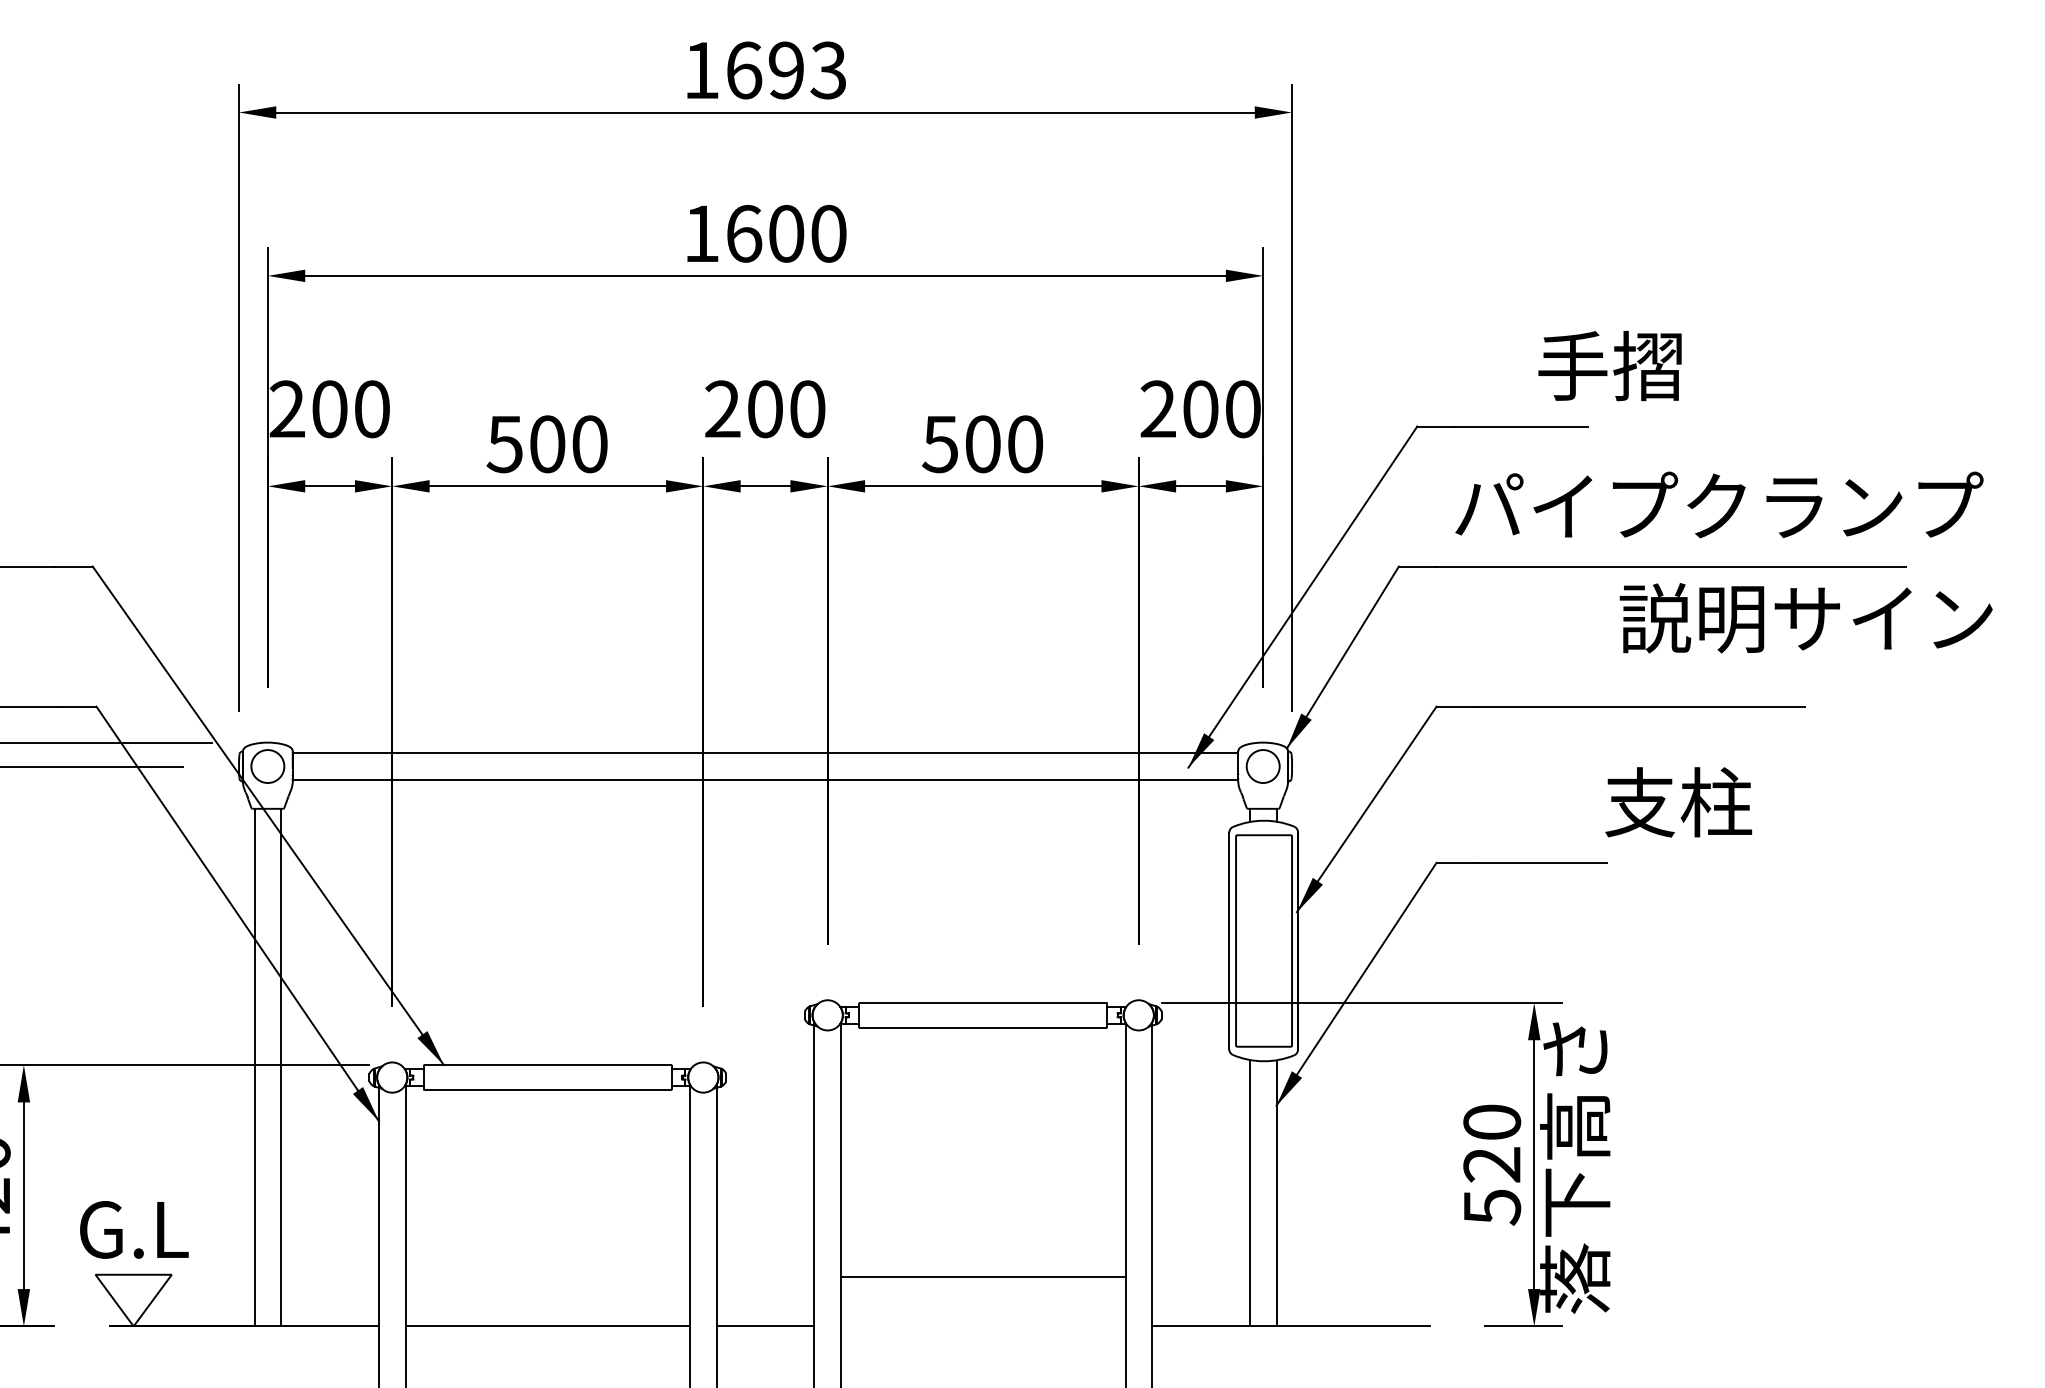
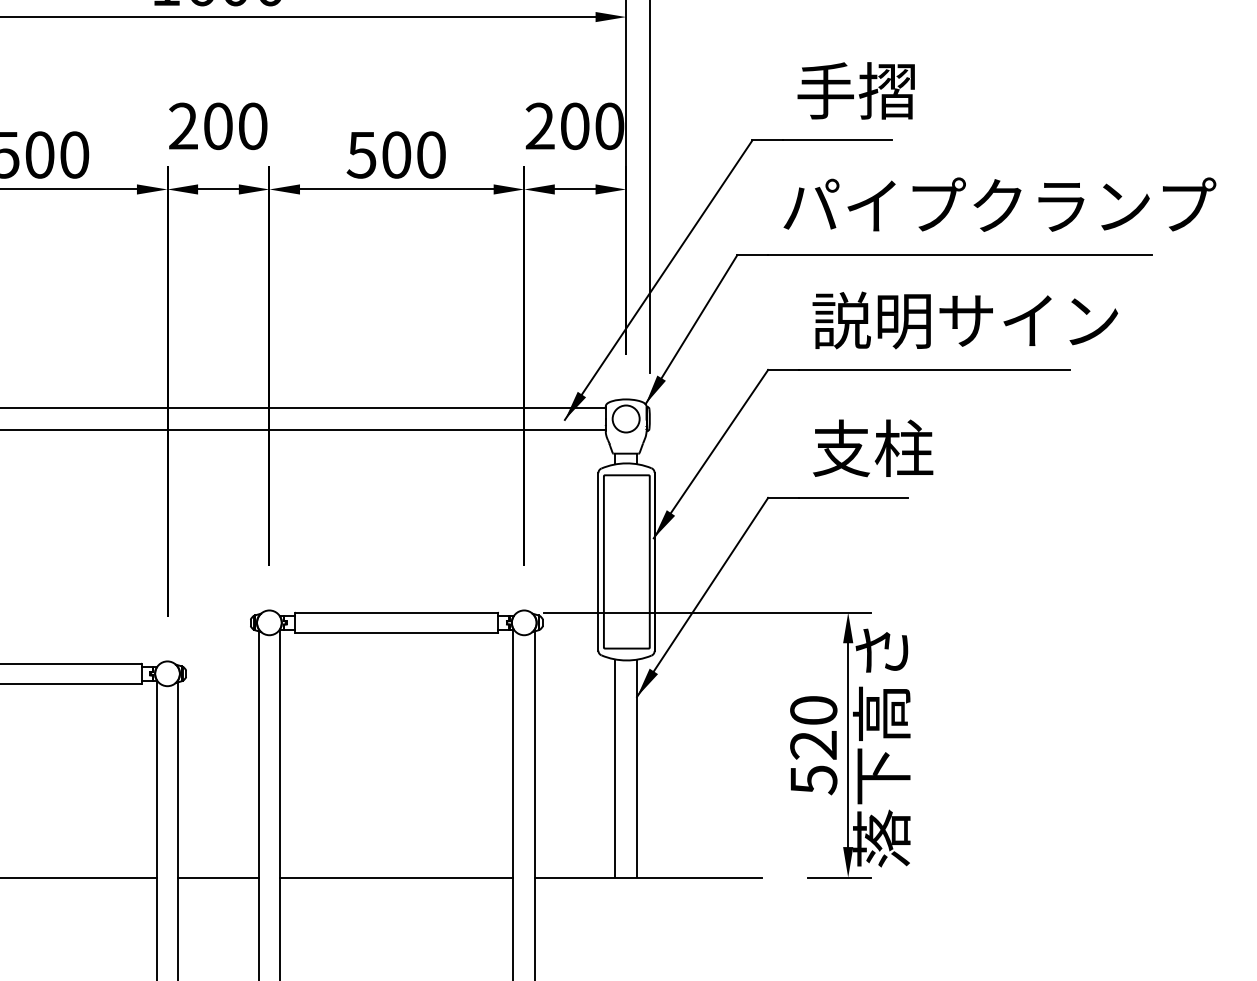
text: (1609, 365) -> (855, 90), moved
text: (1805, 618) -> (964, 320), moved
text: (1678, 802) -> (872, 448), moved
line: (983, 1277) -> (397, 877), moved

